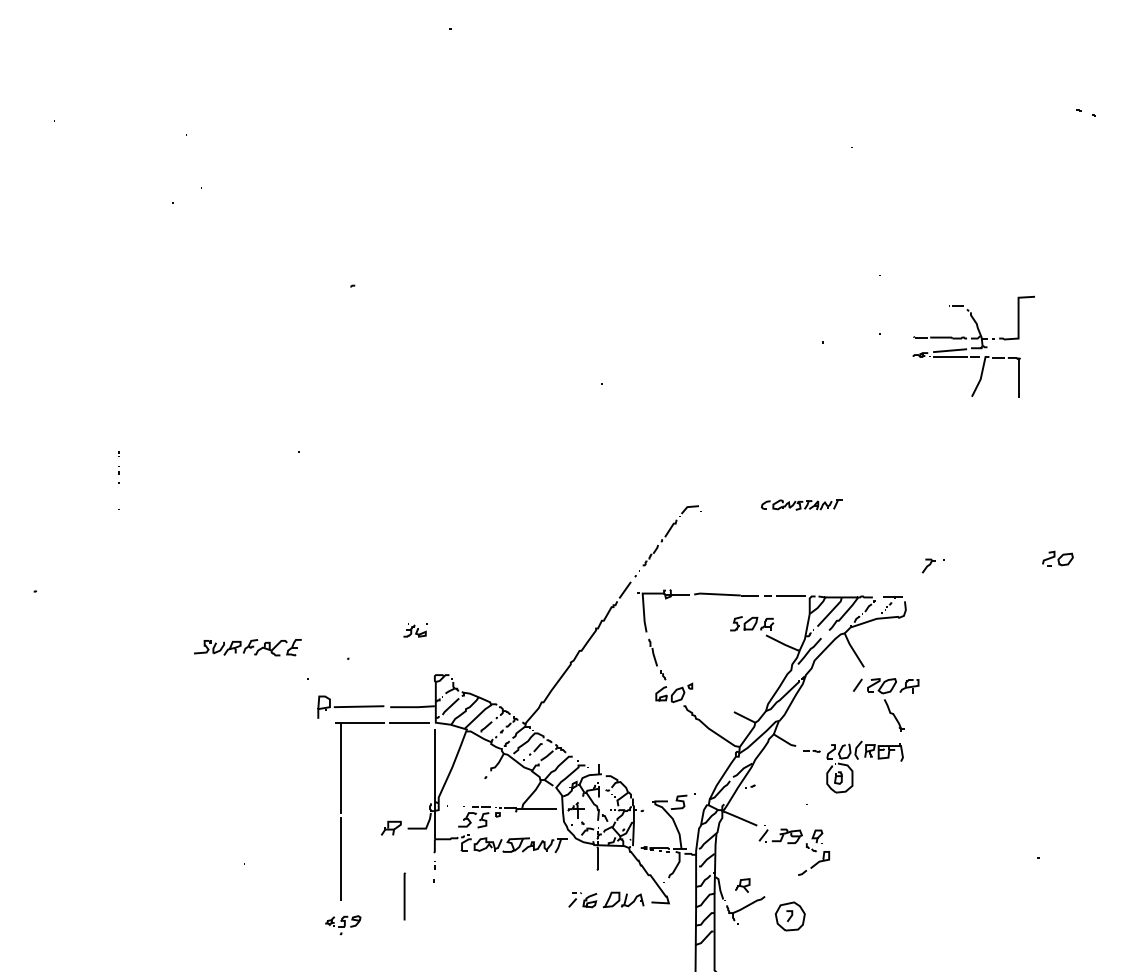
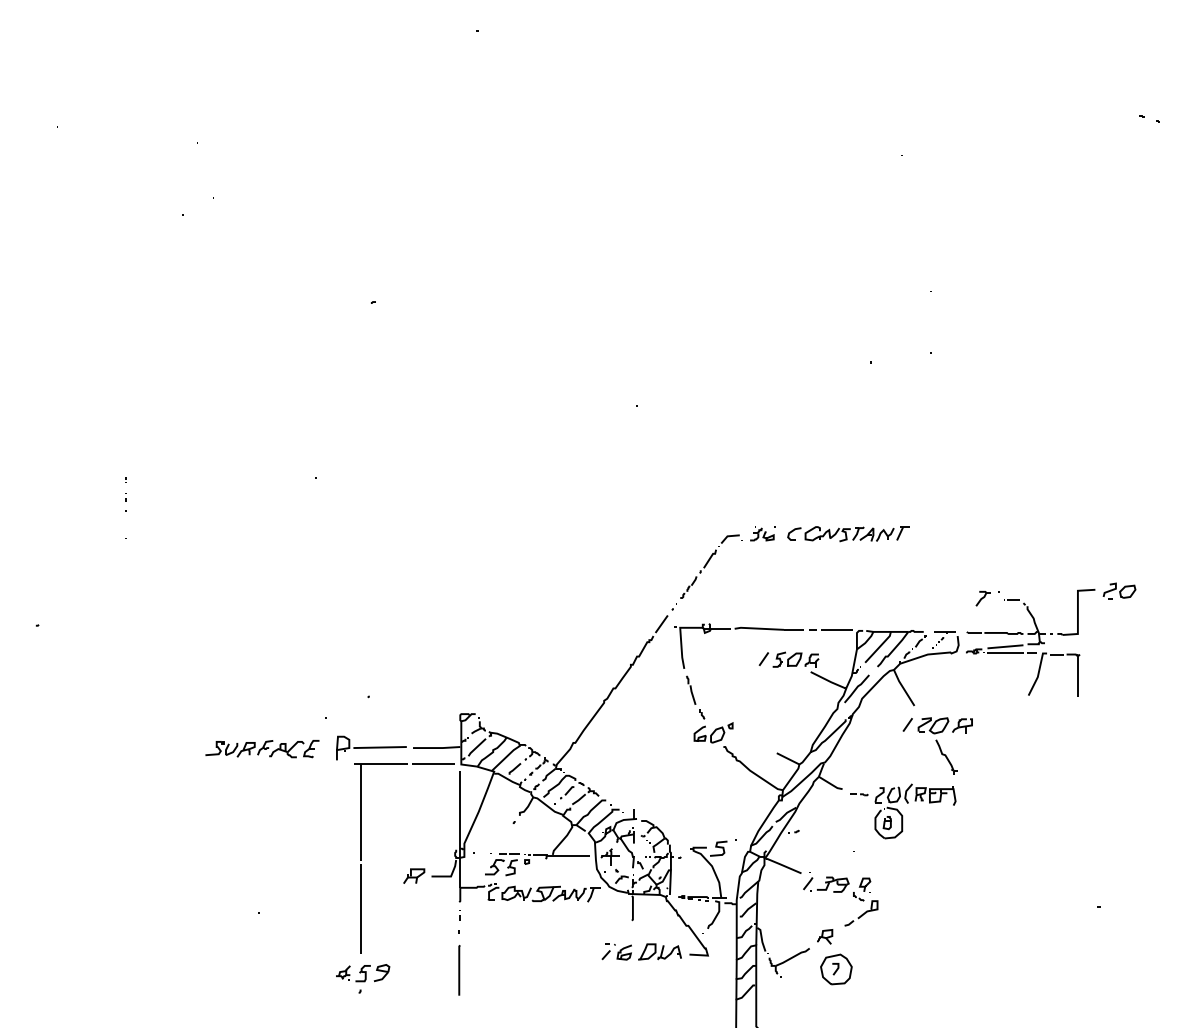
part: (973, 346) -> (1030, 642), moved
part: (801, 505) -> (848, 534), size x1.43
line: (721, 622) -> (763, 658), added
part: (415, 630) -> (762, 533), moved
part: (247, 648) -> (262, 749), moved
part: (743, 885) -> (825, 936), moved
line: (404, 896) -> (459, 970), moved
part: (343, 924) -> (363, 978), size x1.43

